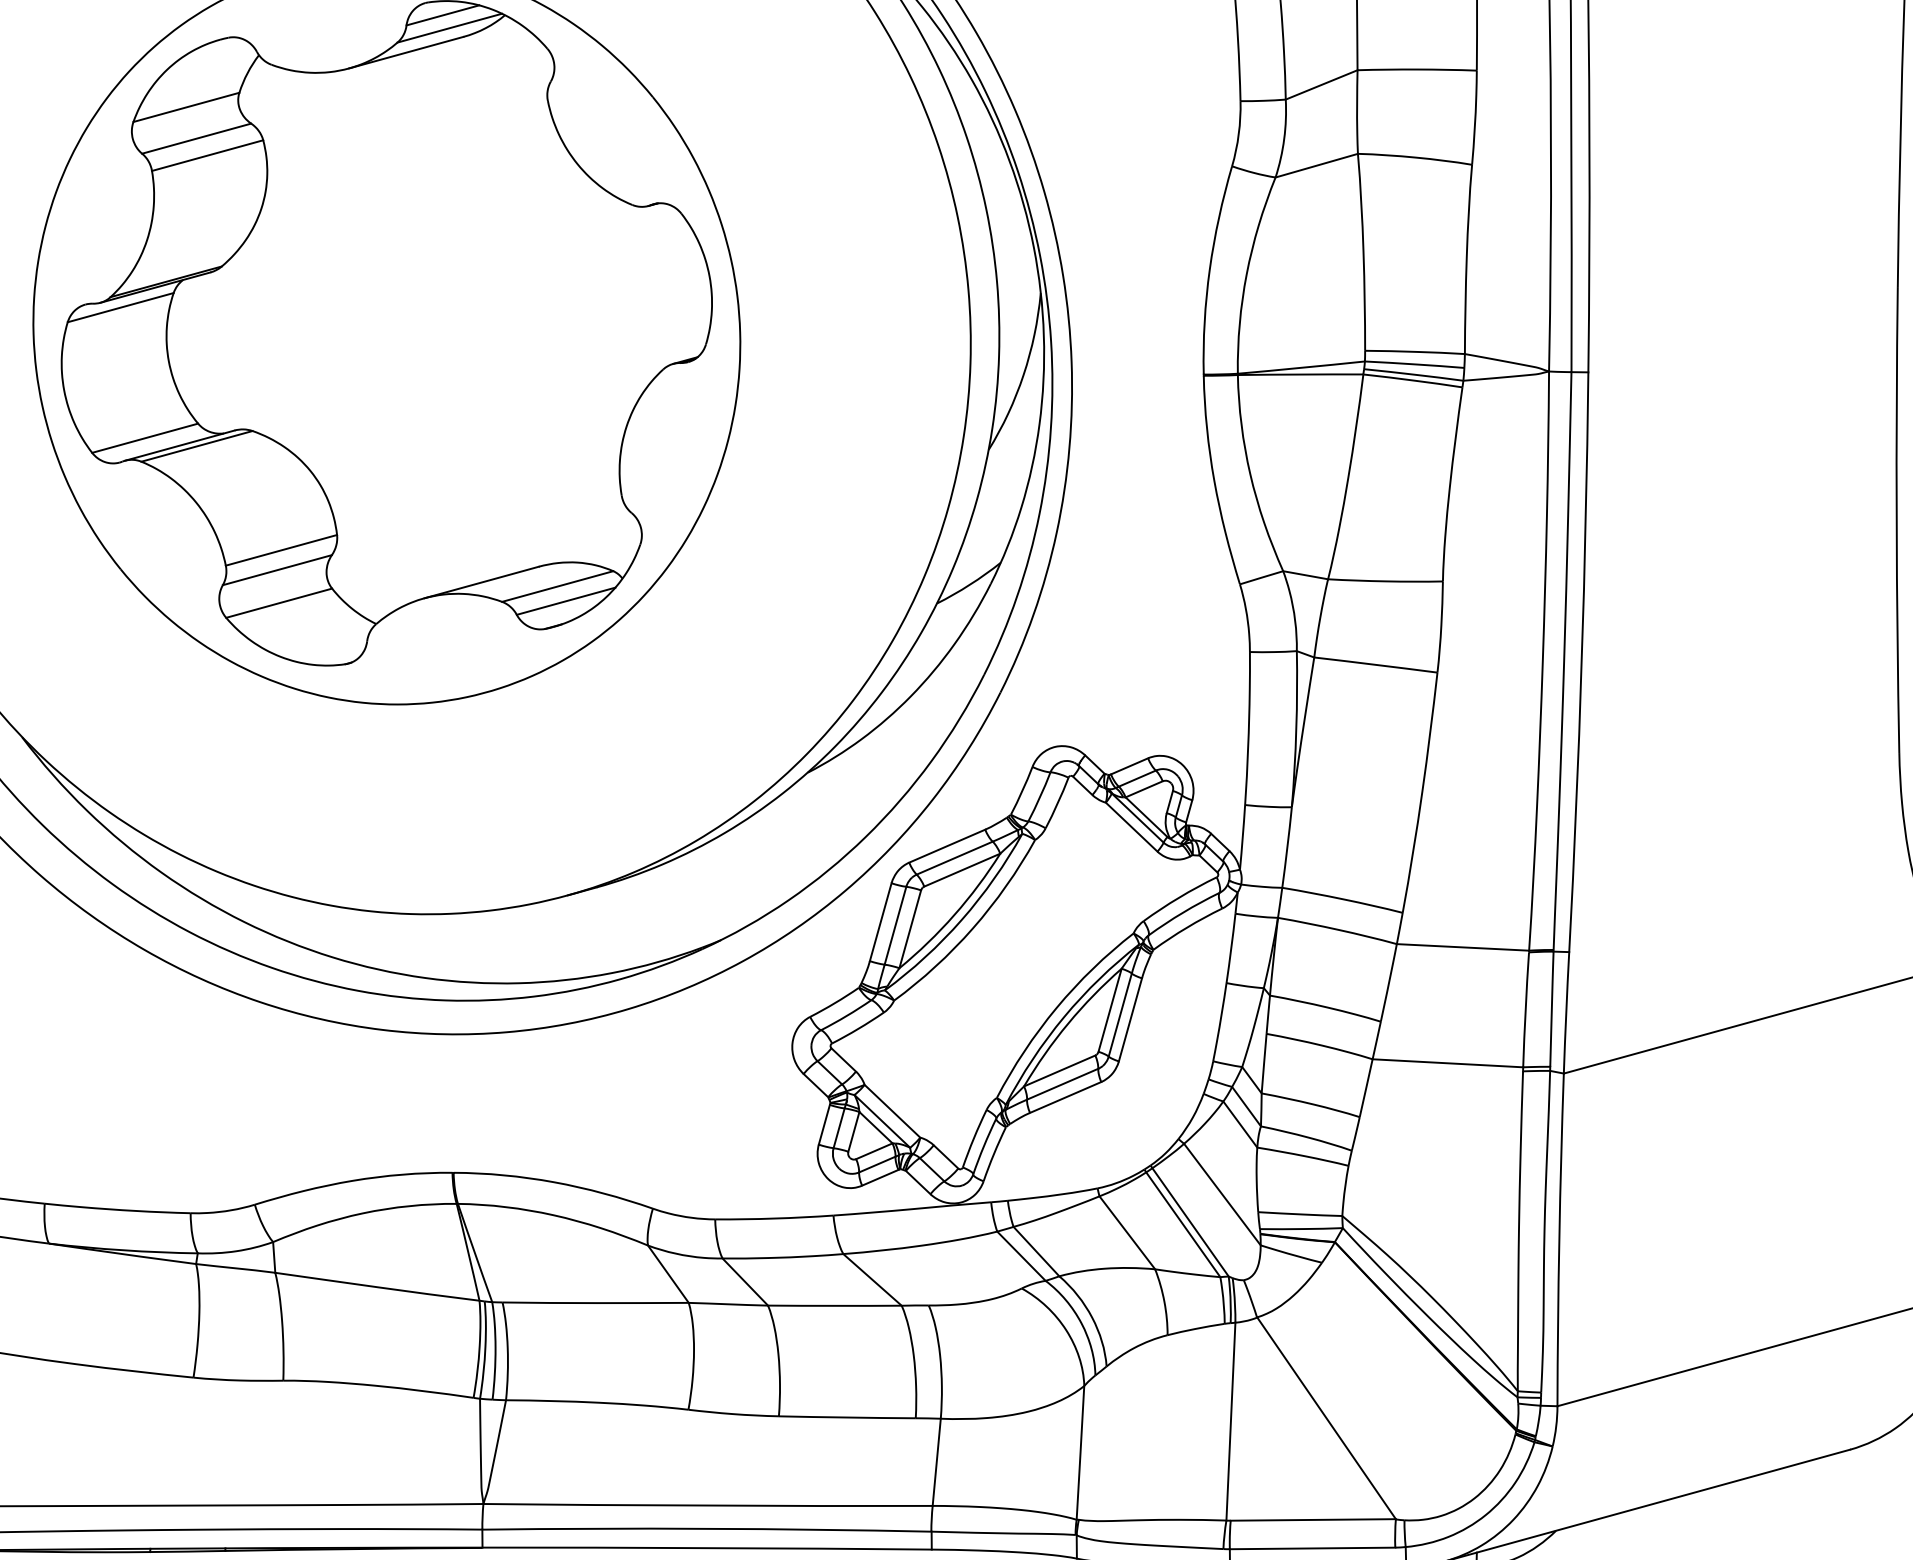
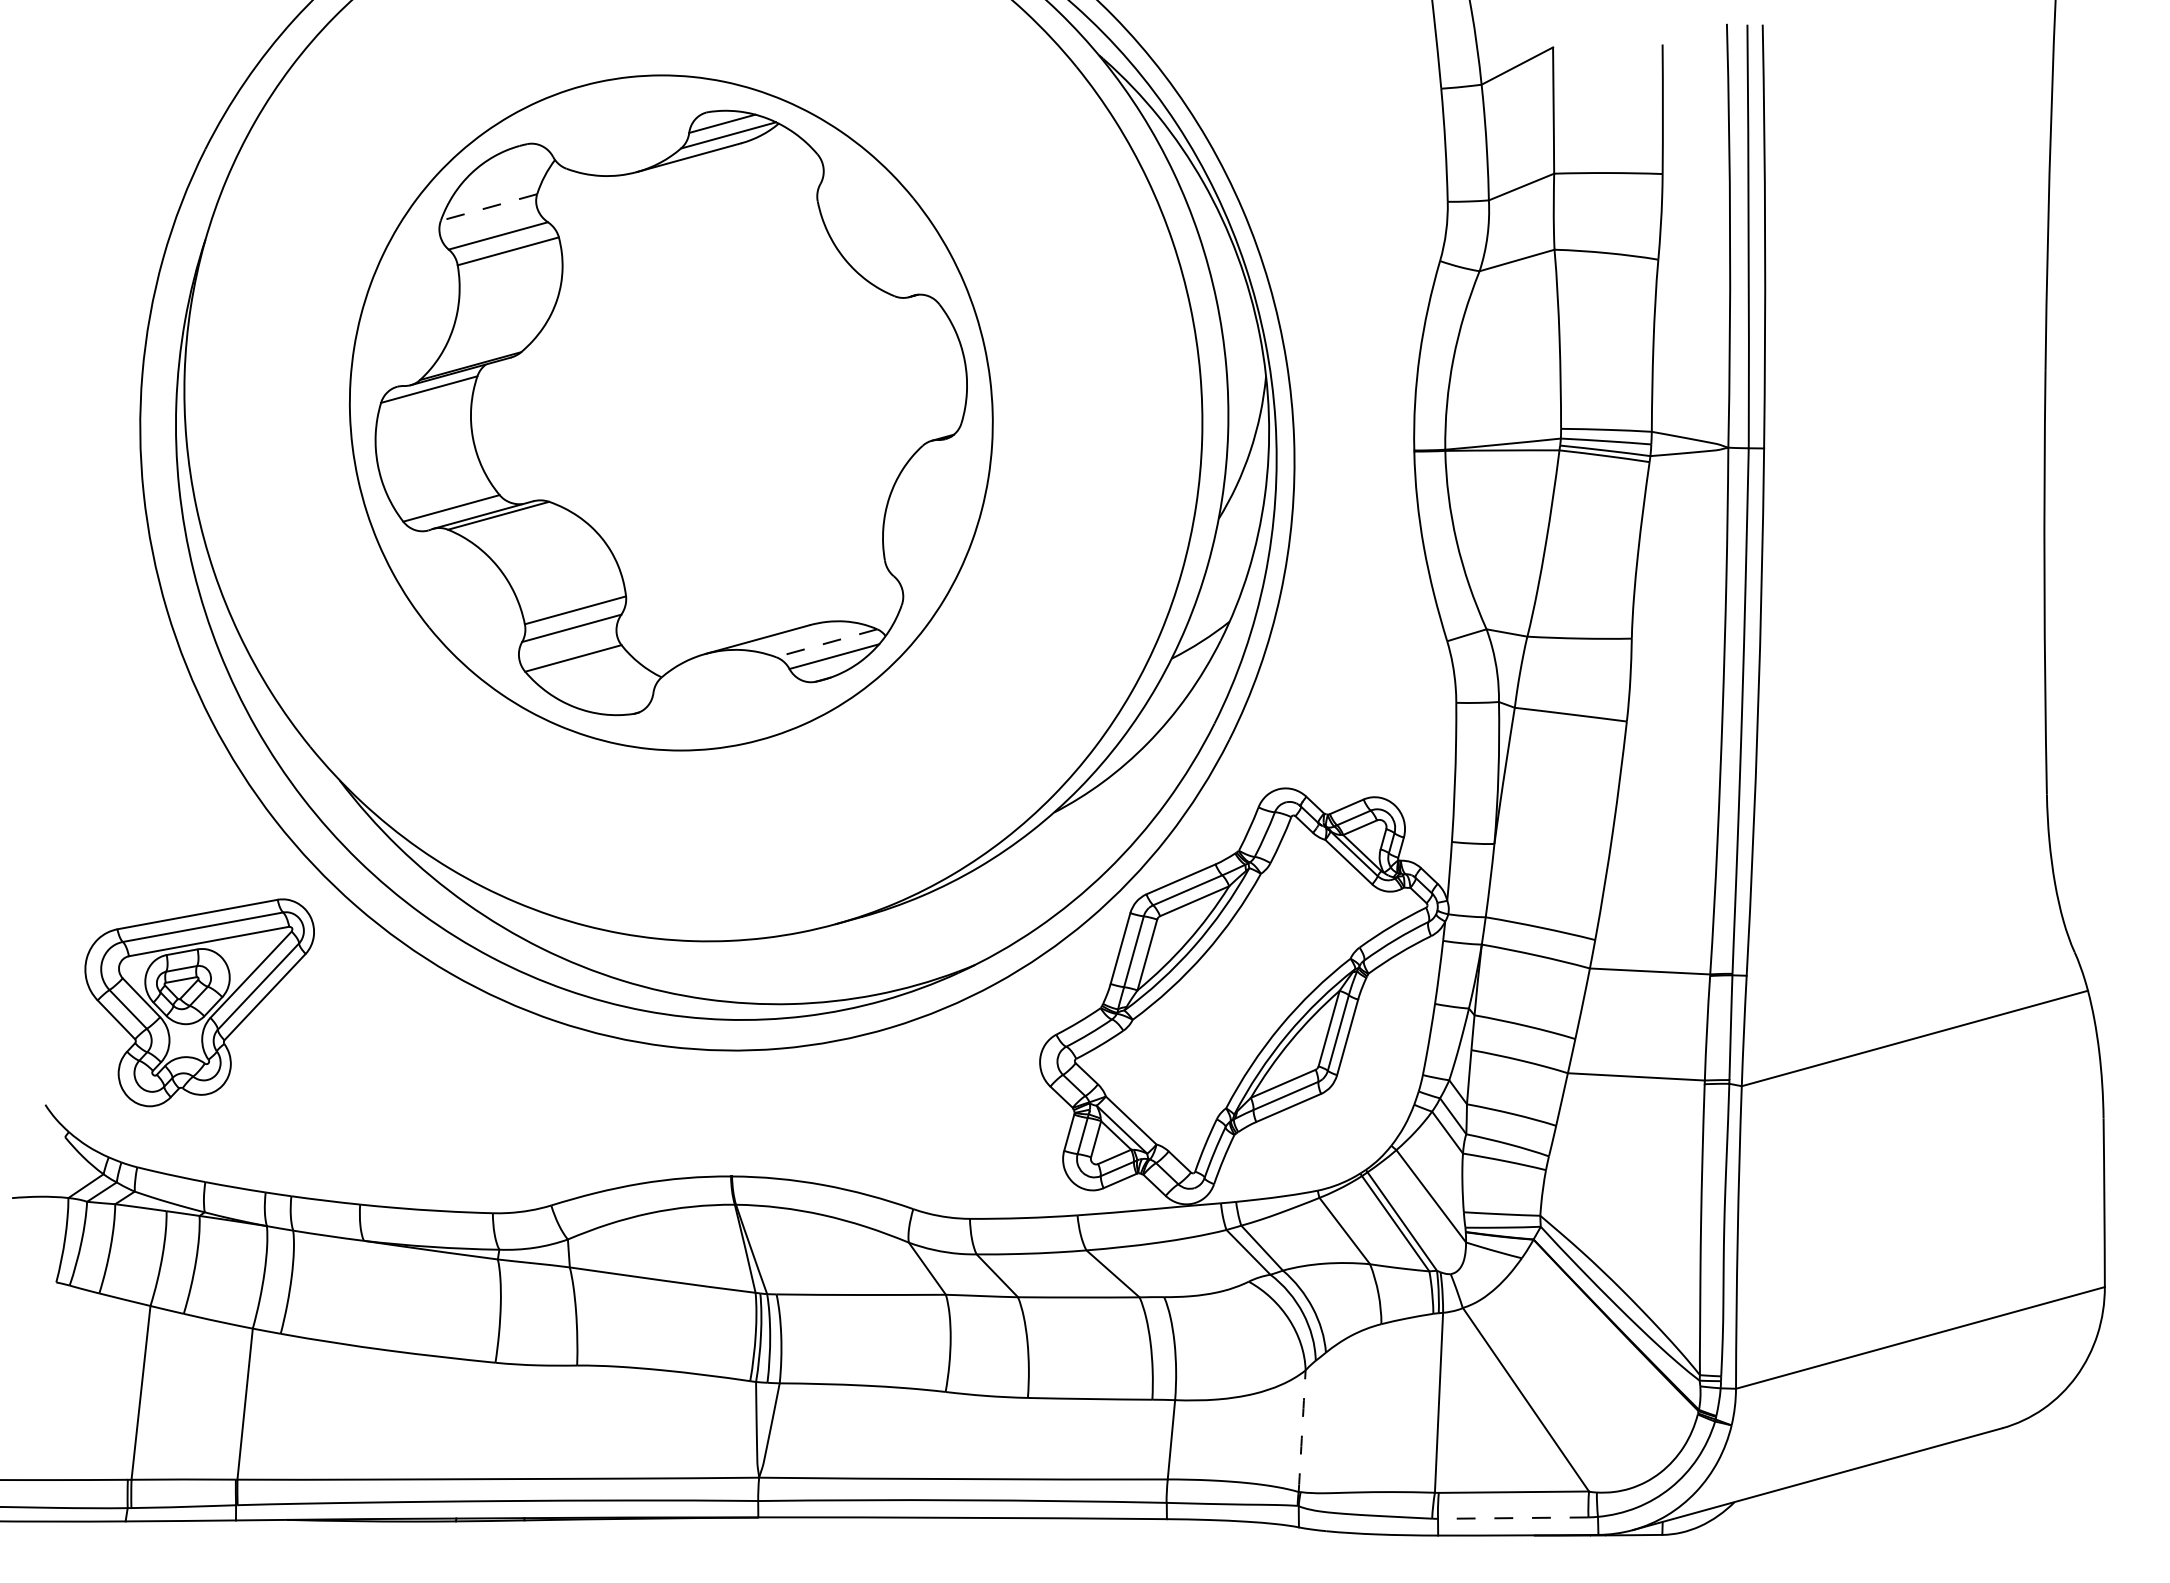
line: (186, 107) -> (489, 207), solid -> dashed
line: (557, 586) -> (826, 643), solid -> dashed
arc: (1080, 1453) -> (1302, 1431), solid -> dashed
line: (1311, 1548) -> (1512, 1518), solid -> dashed

